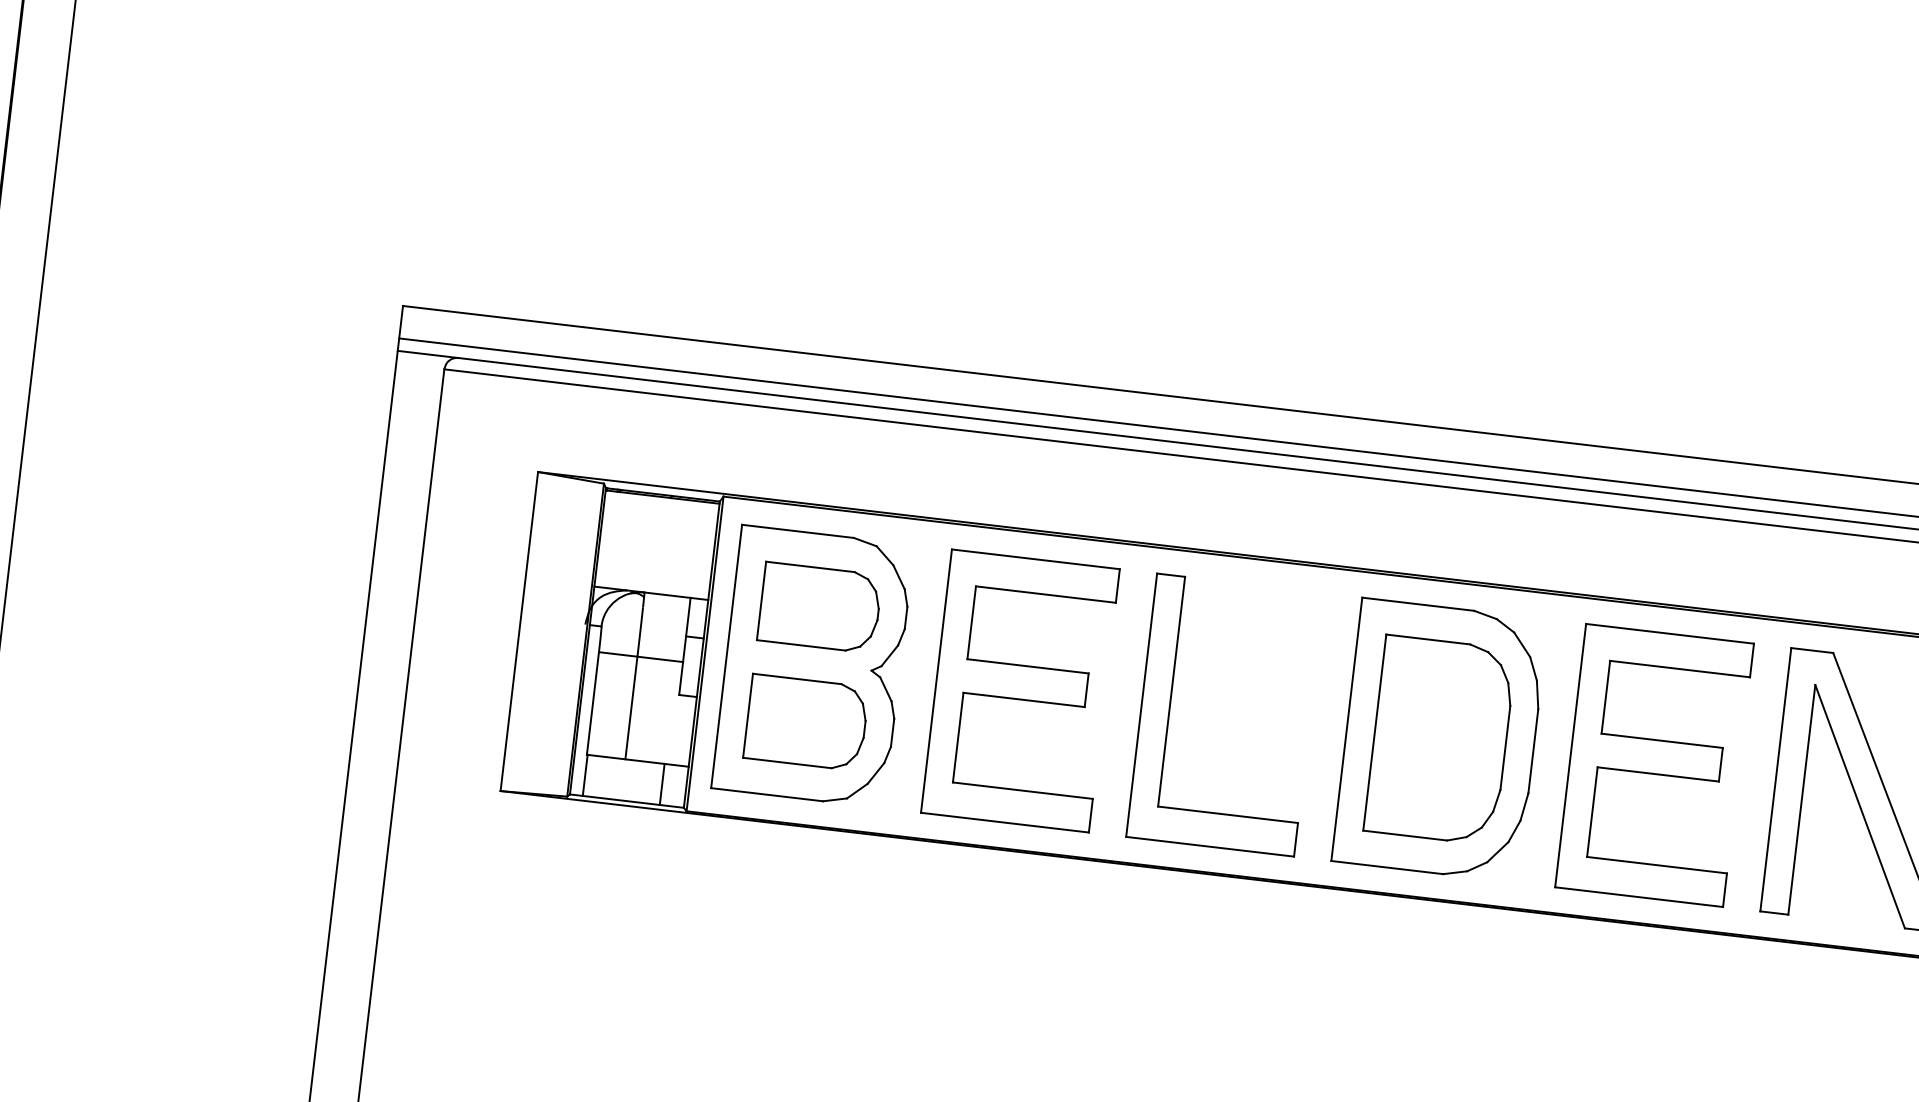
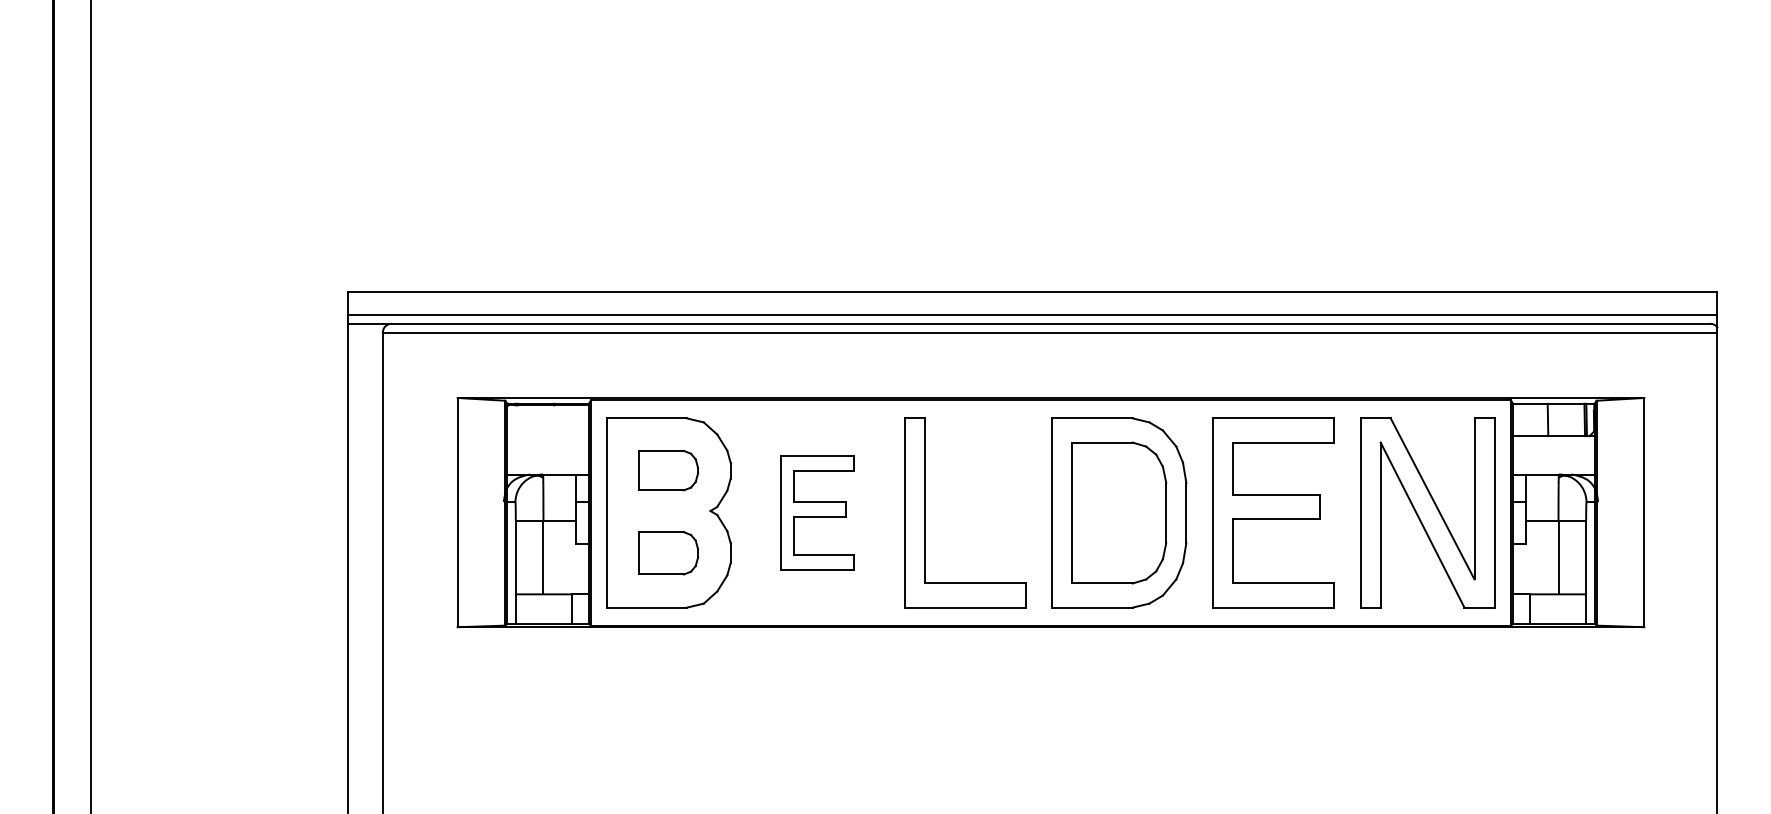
part: (819, 607) -> (668, 470), size x0.7
part: (1020, 690) -> (817, 512), size x0.6
part: (806, 722) -> (668, 553), size x0.7

